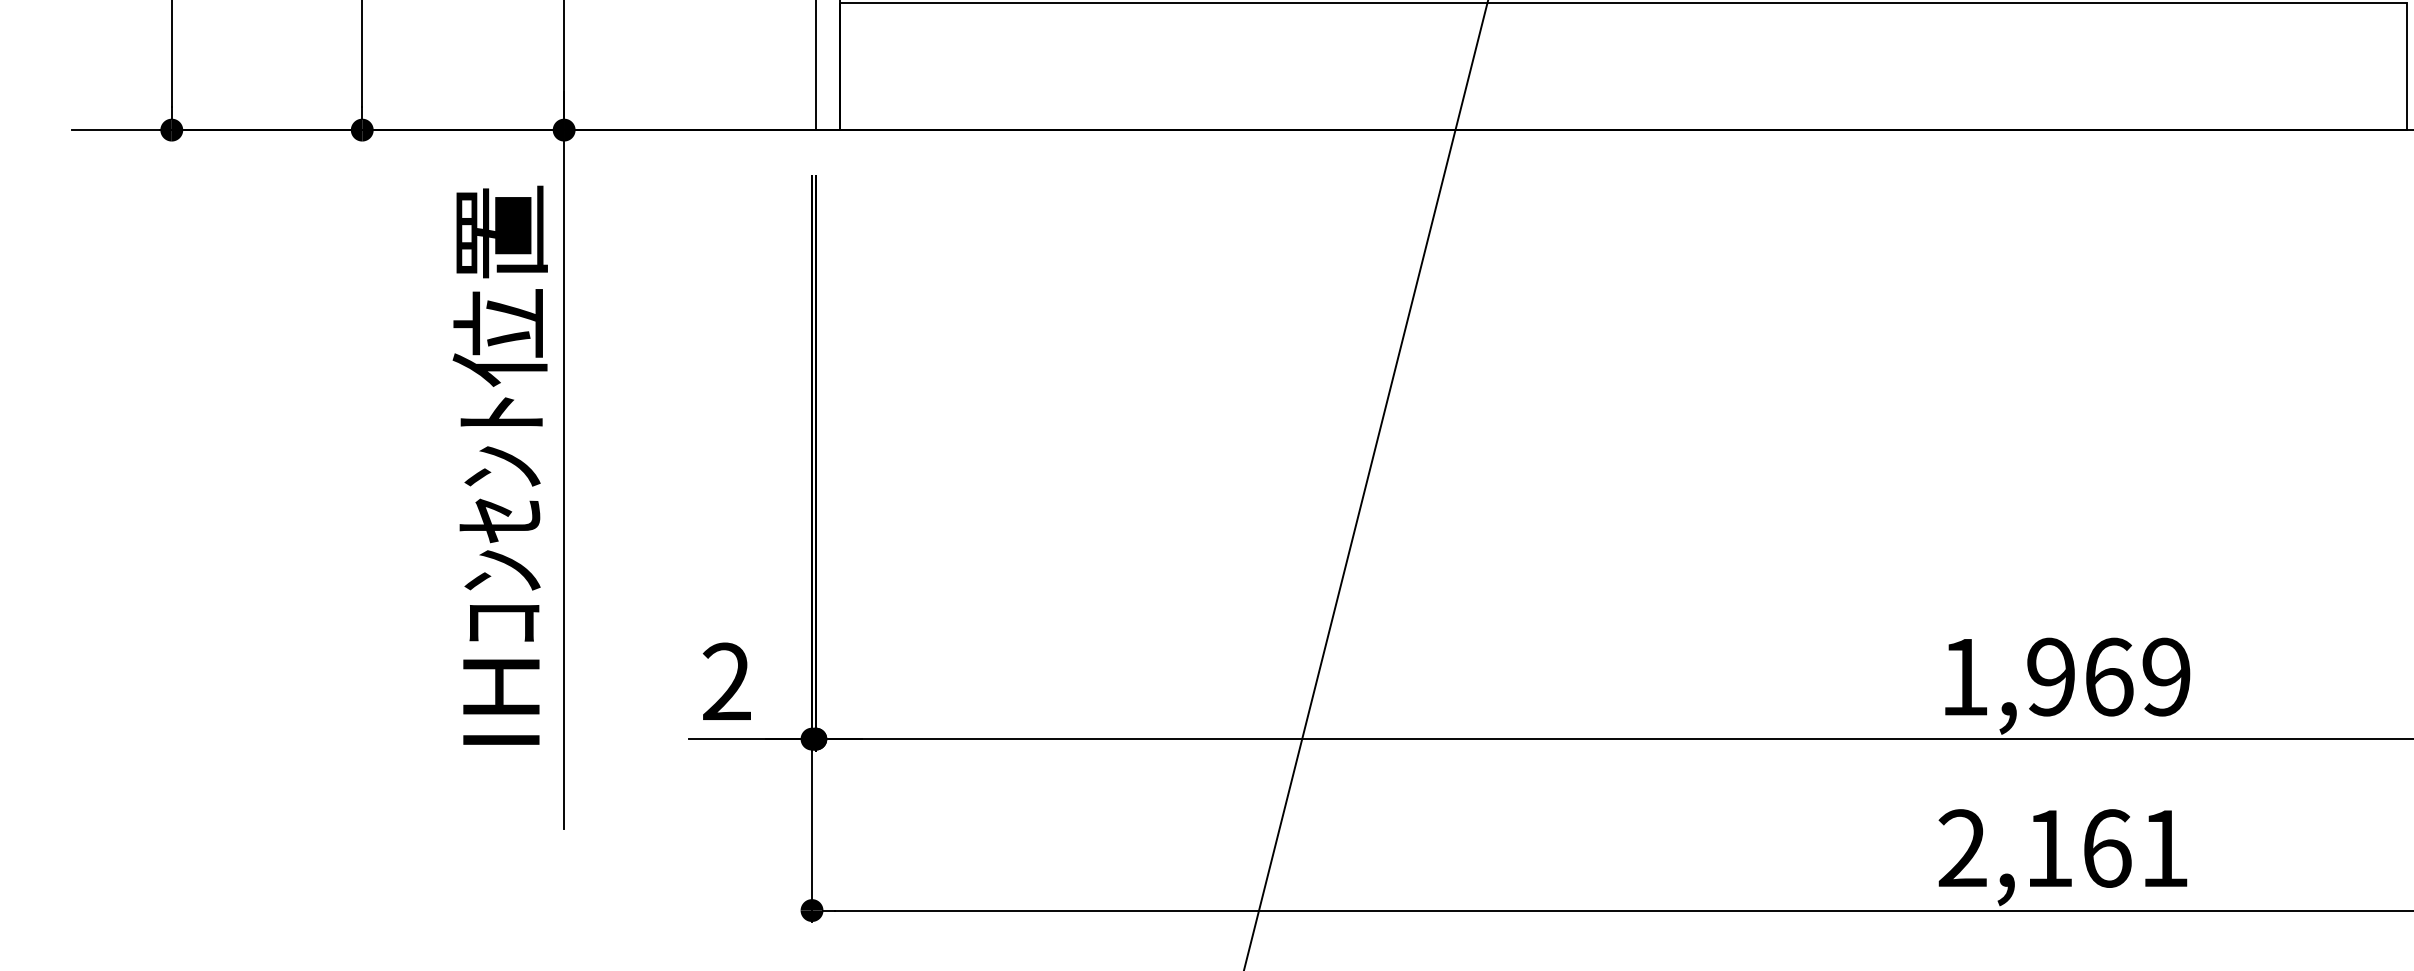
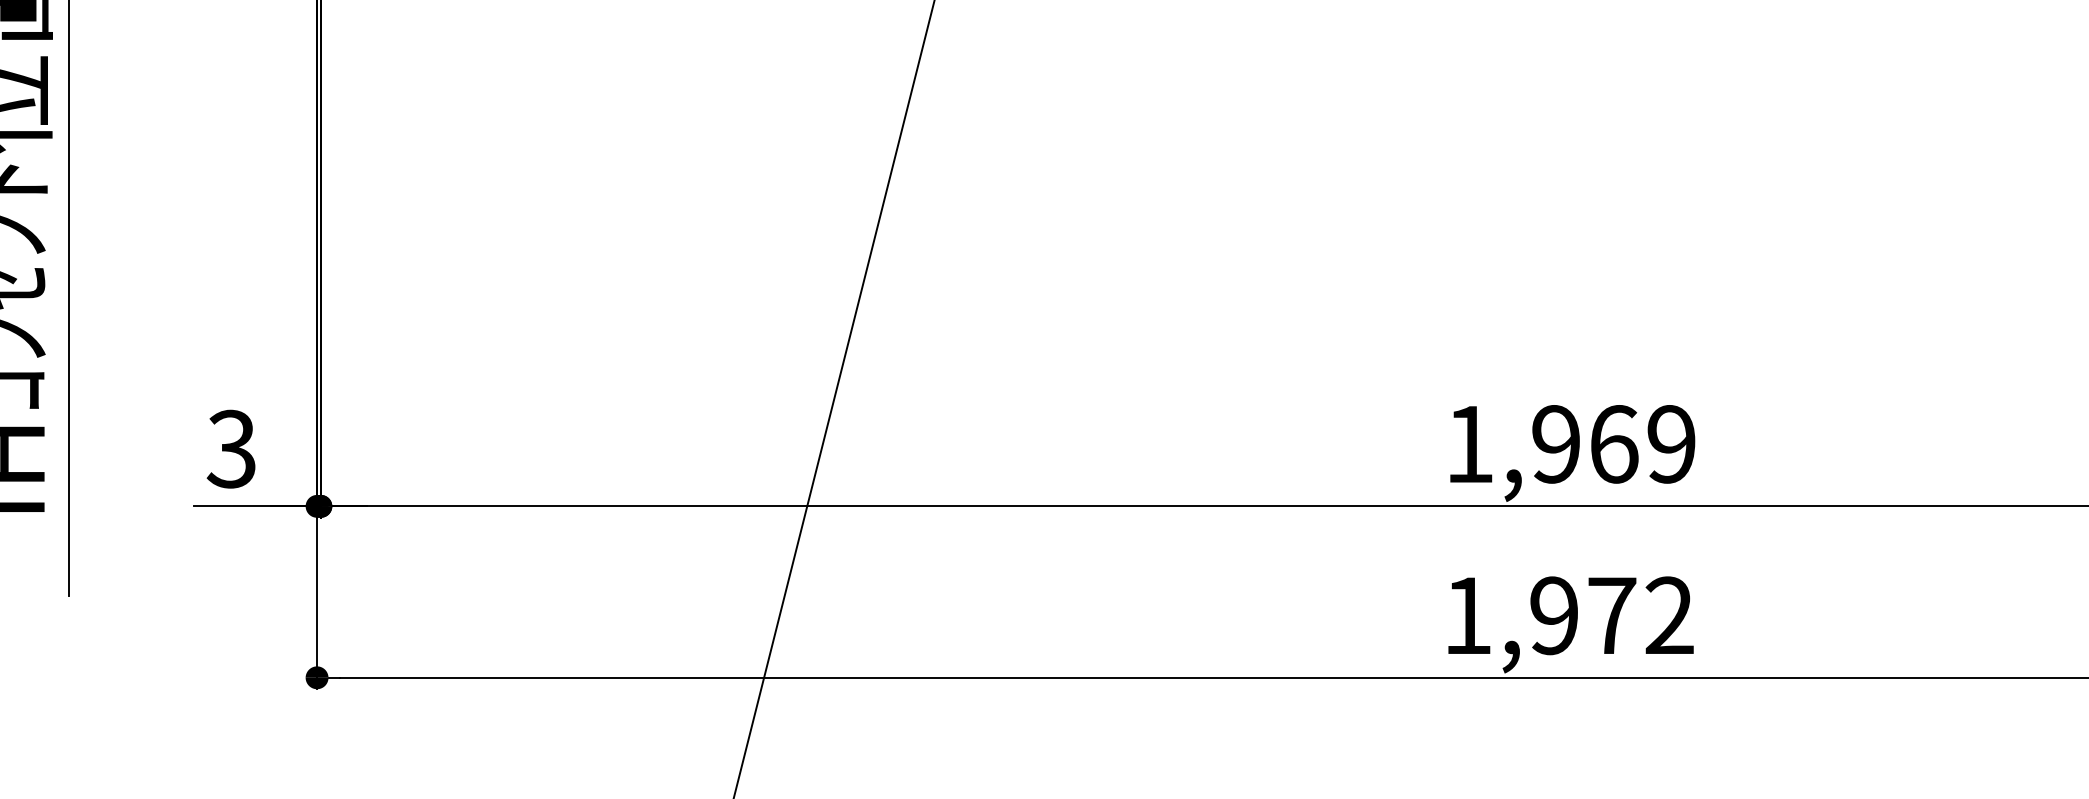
text: (725, 681) -> (230, 448), 2 -> 3
text: (2063, 848) -> (1568, 615), 2,161 -> 1,972

